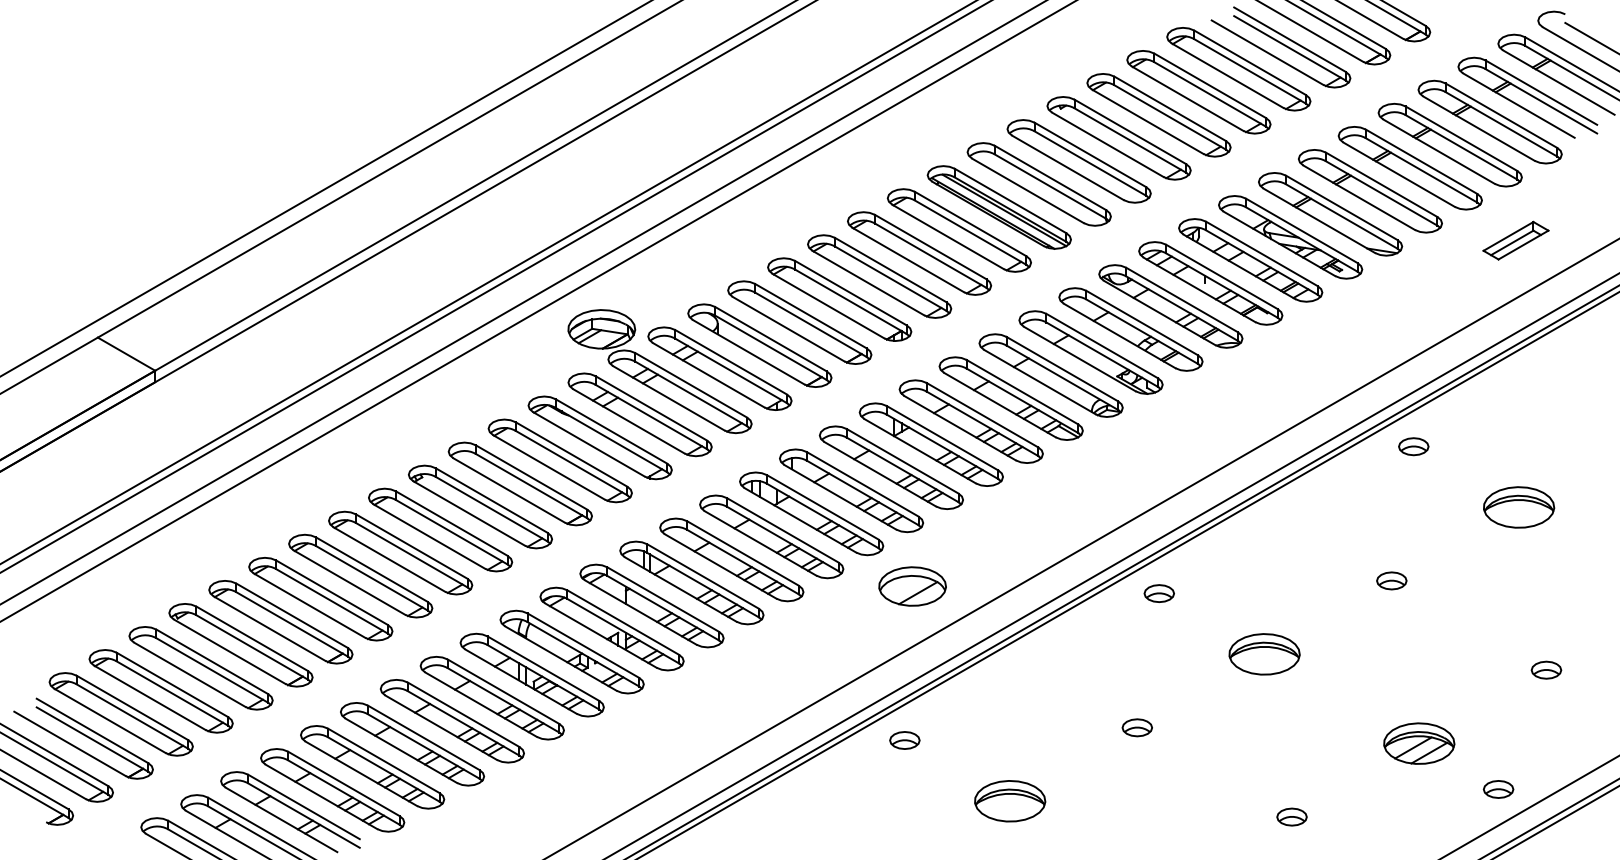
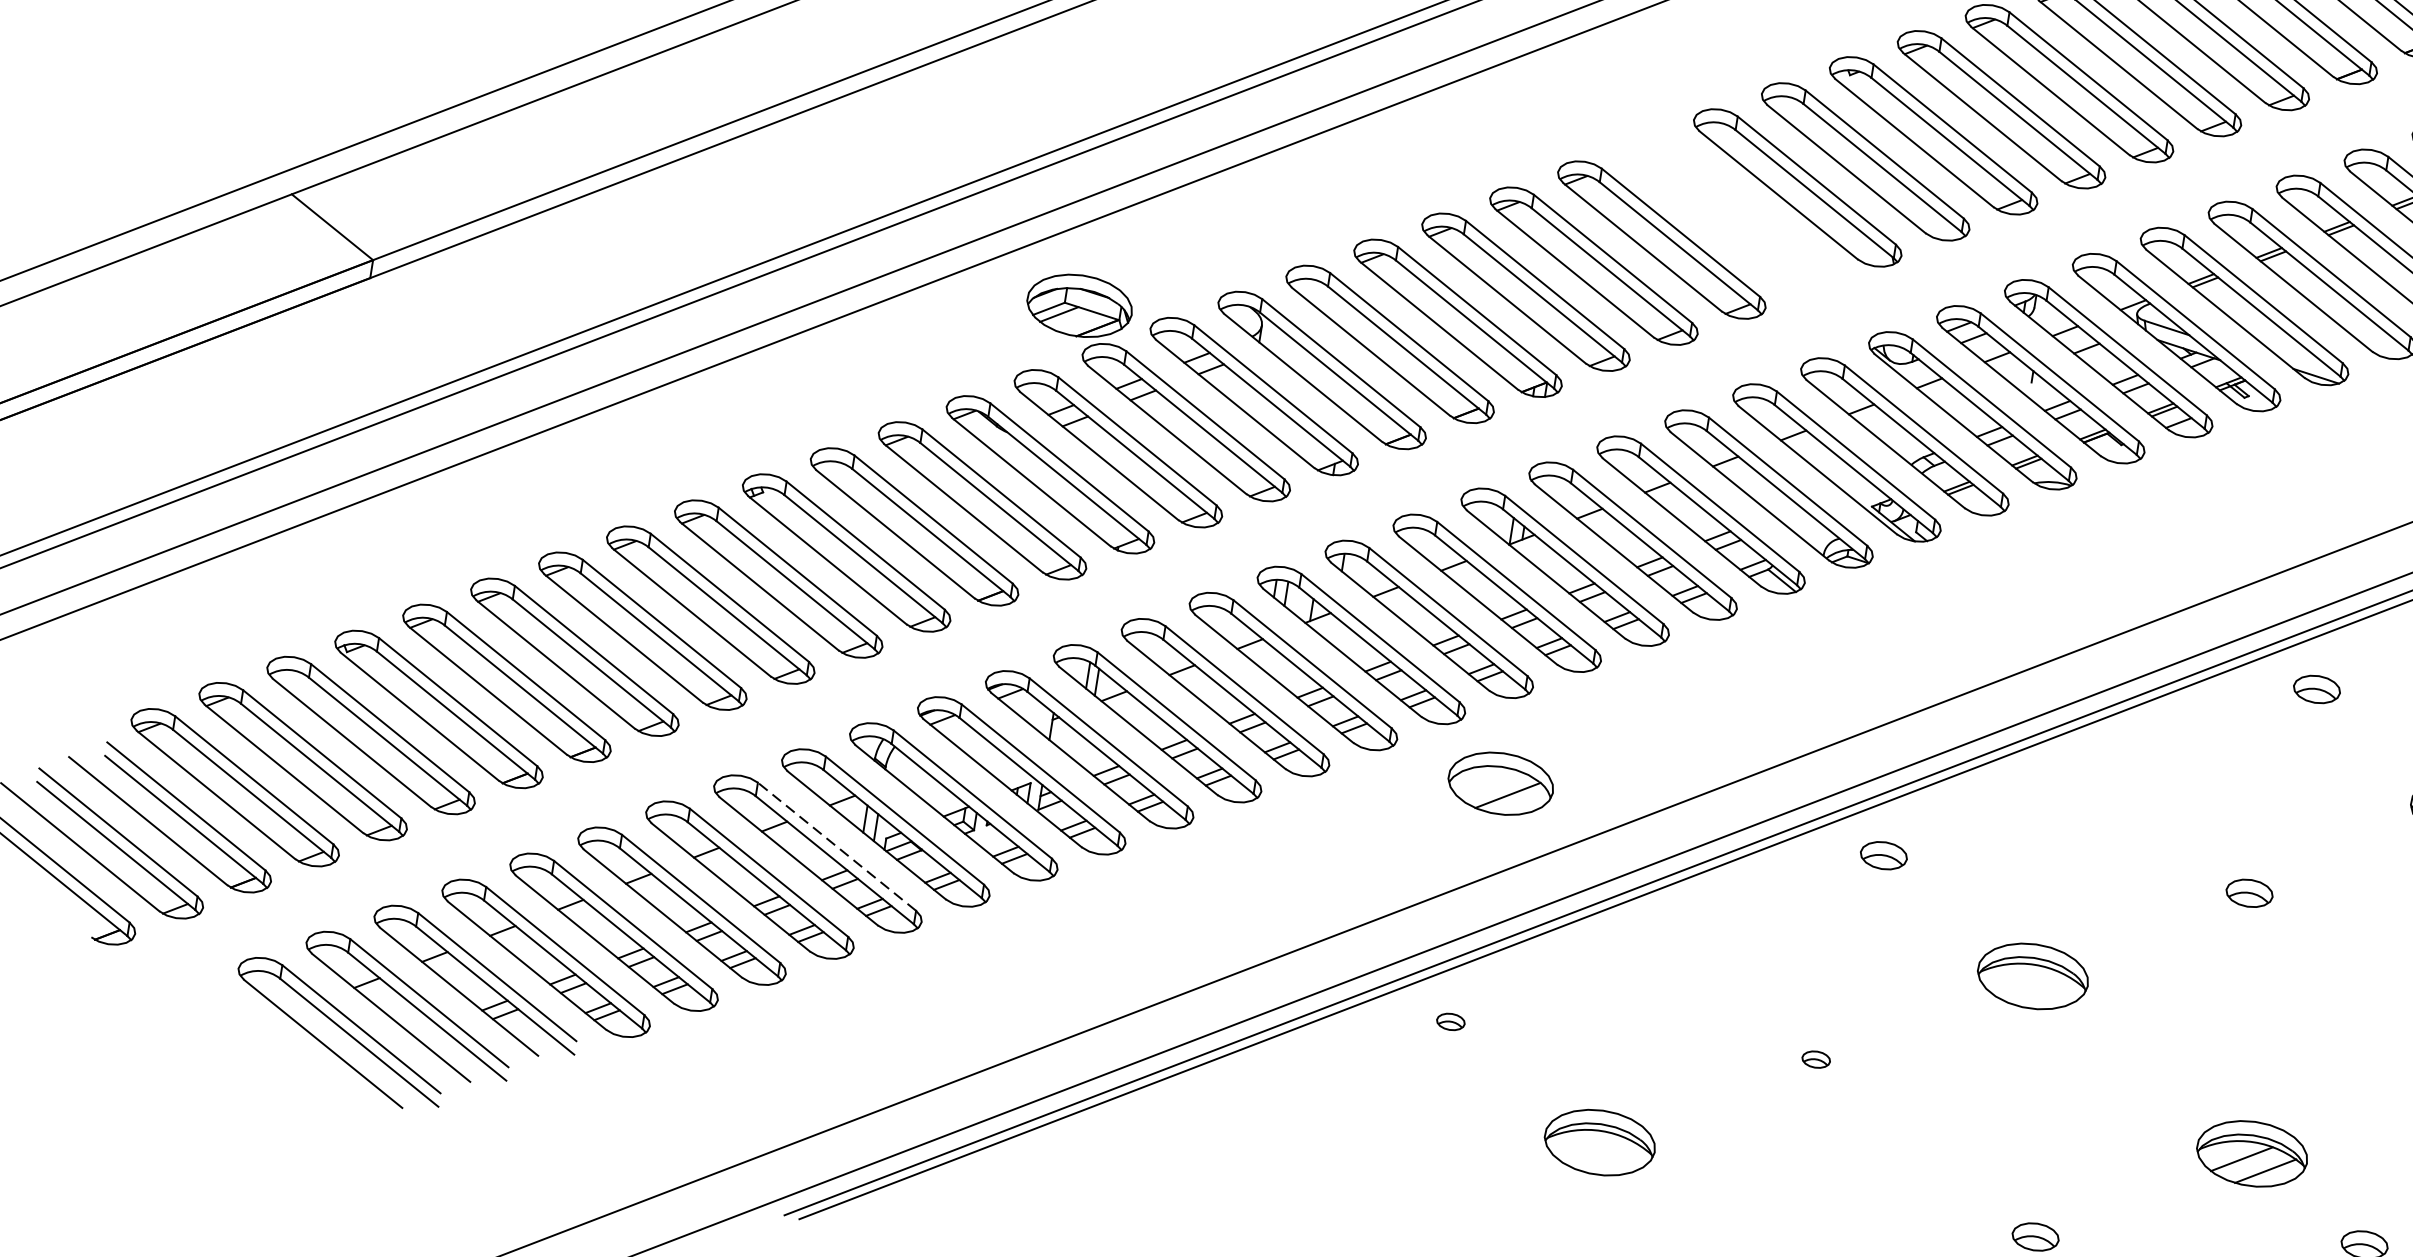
part: (998, 207) -> (1728, 213), removed
line: (503, 691) -> (836, 846), solid -> dashed
part: (1136, 727) -> (1815, 1058), size x0.6
part: (904, 740) -> (1450, 1021), size x0.6

